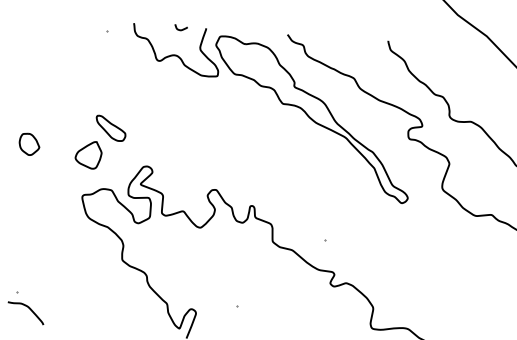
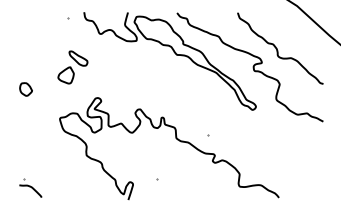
curve: (180, 28) -> (112, 13), removed
part: (100, 142) -> (72, 67), moved

